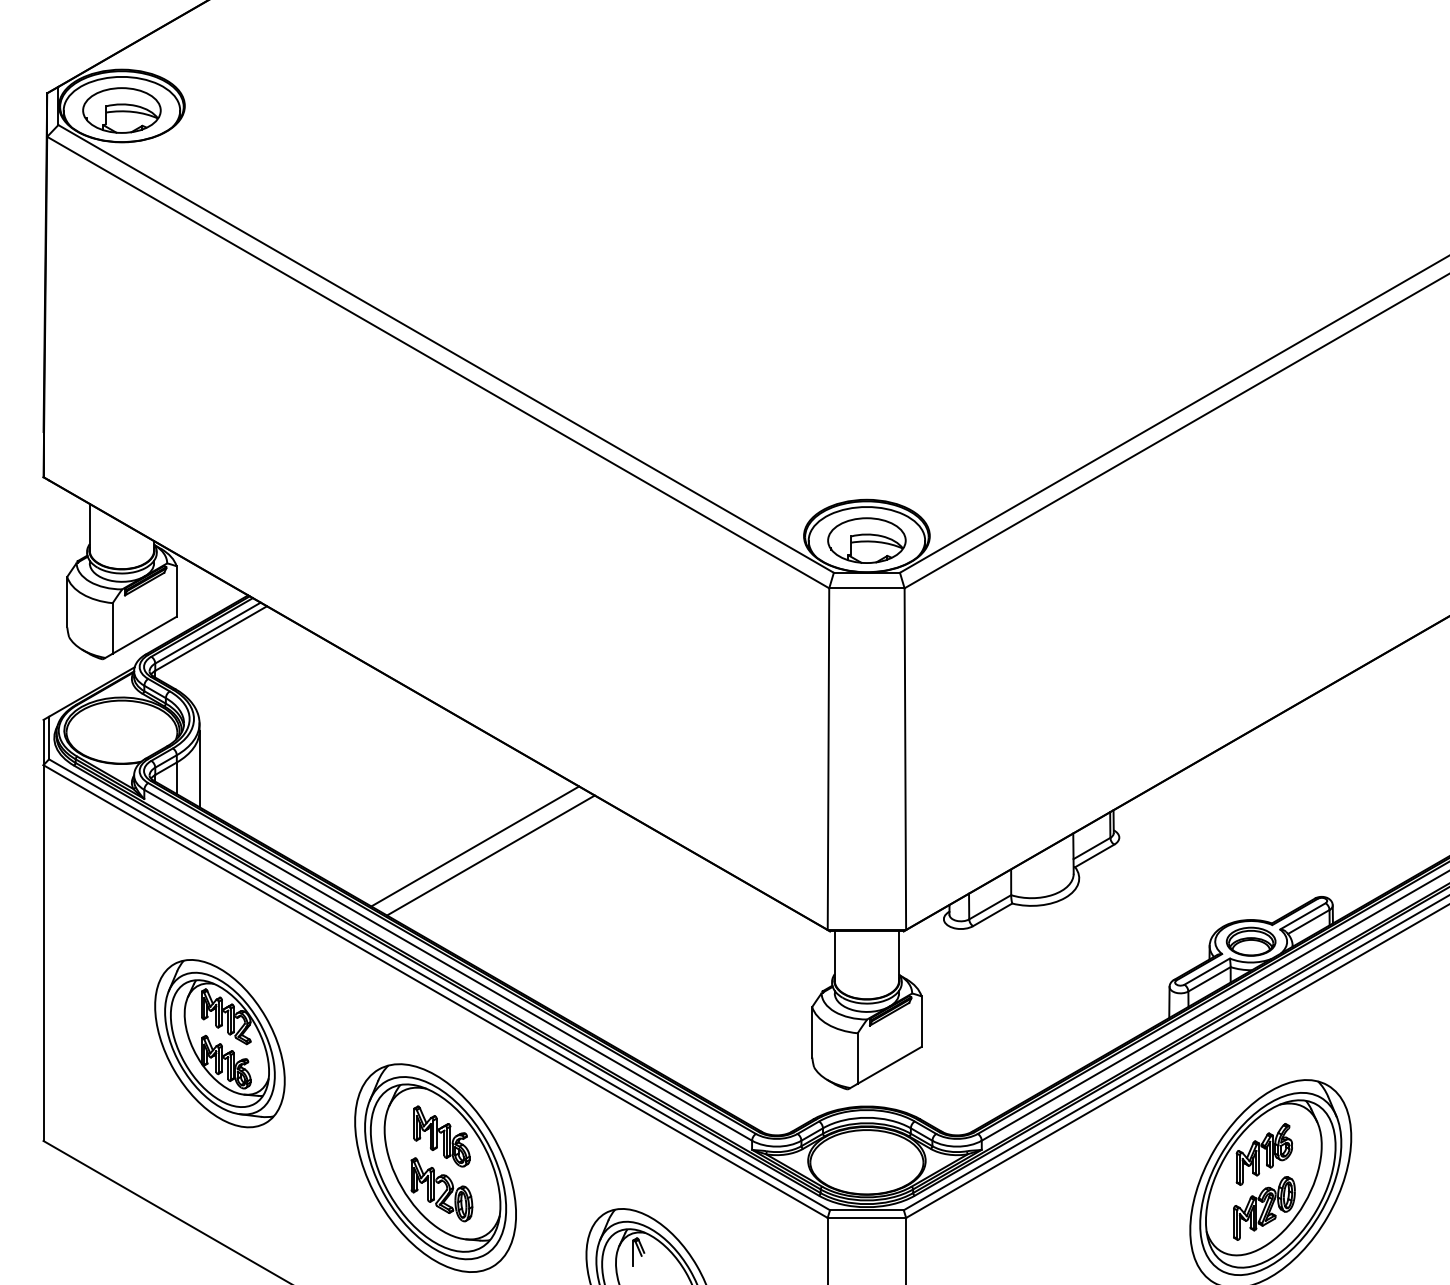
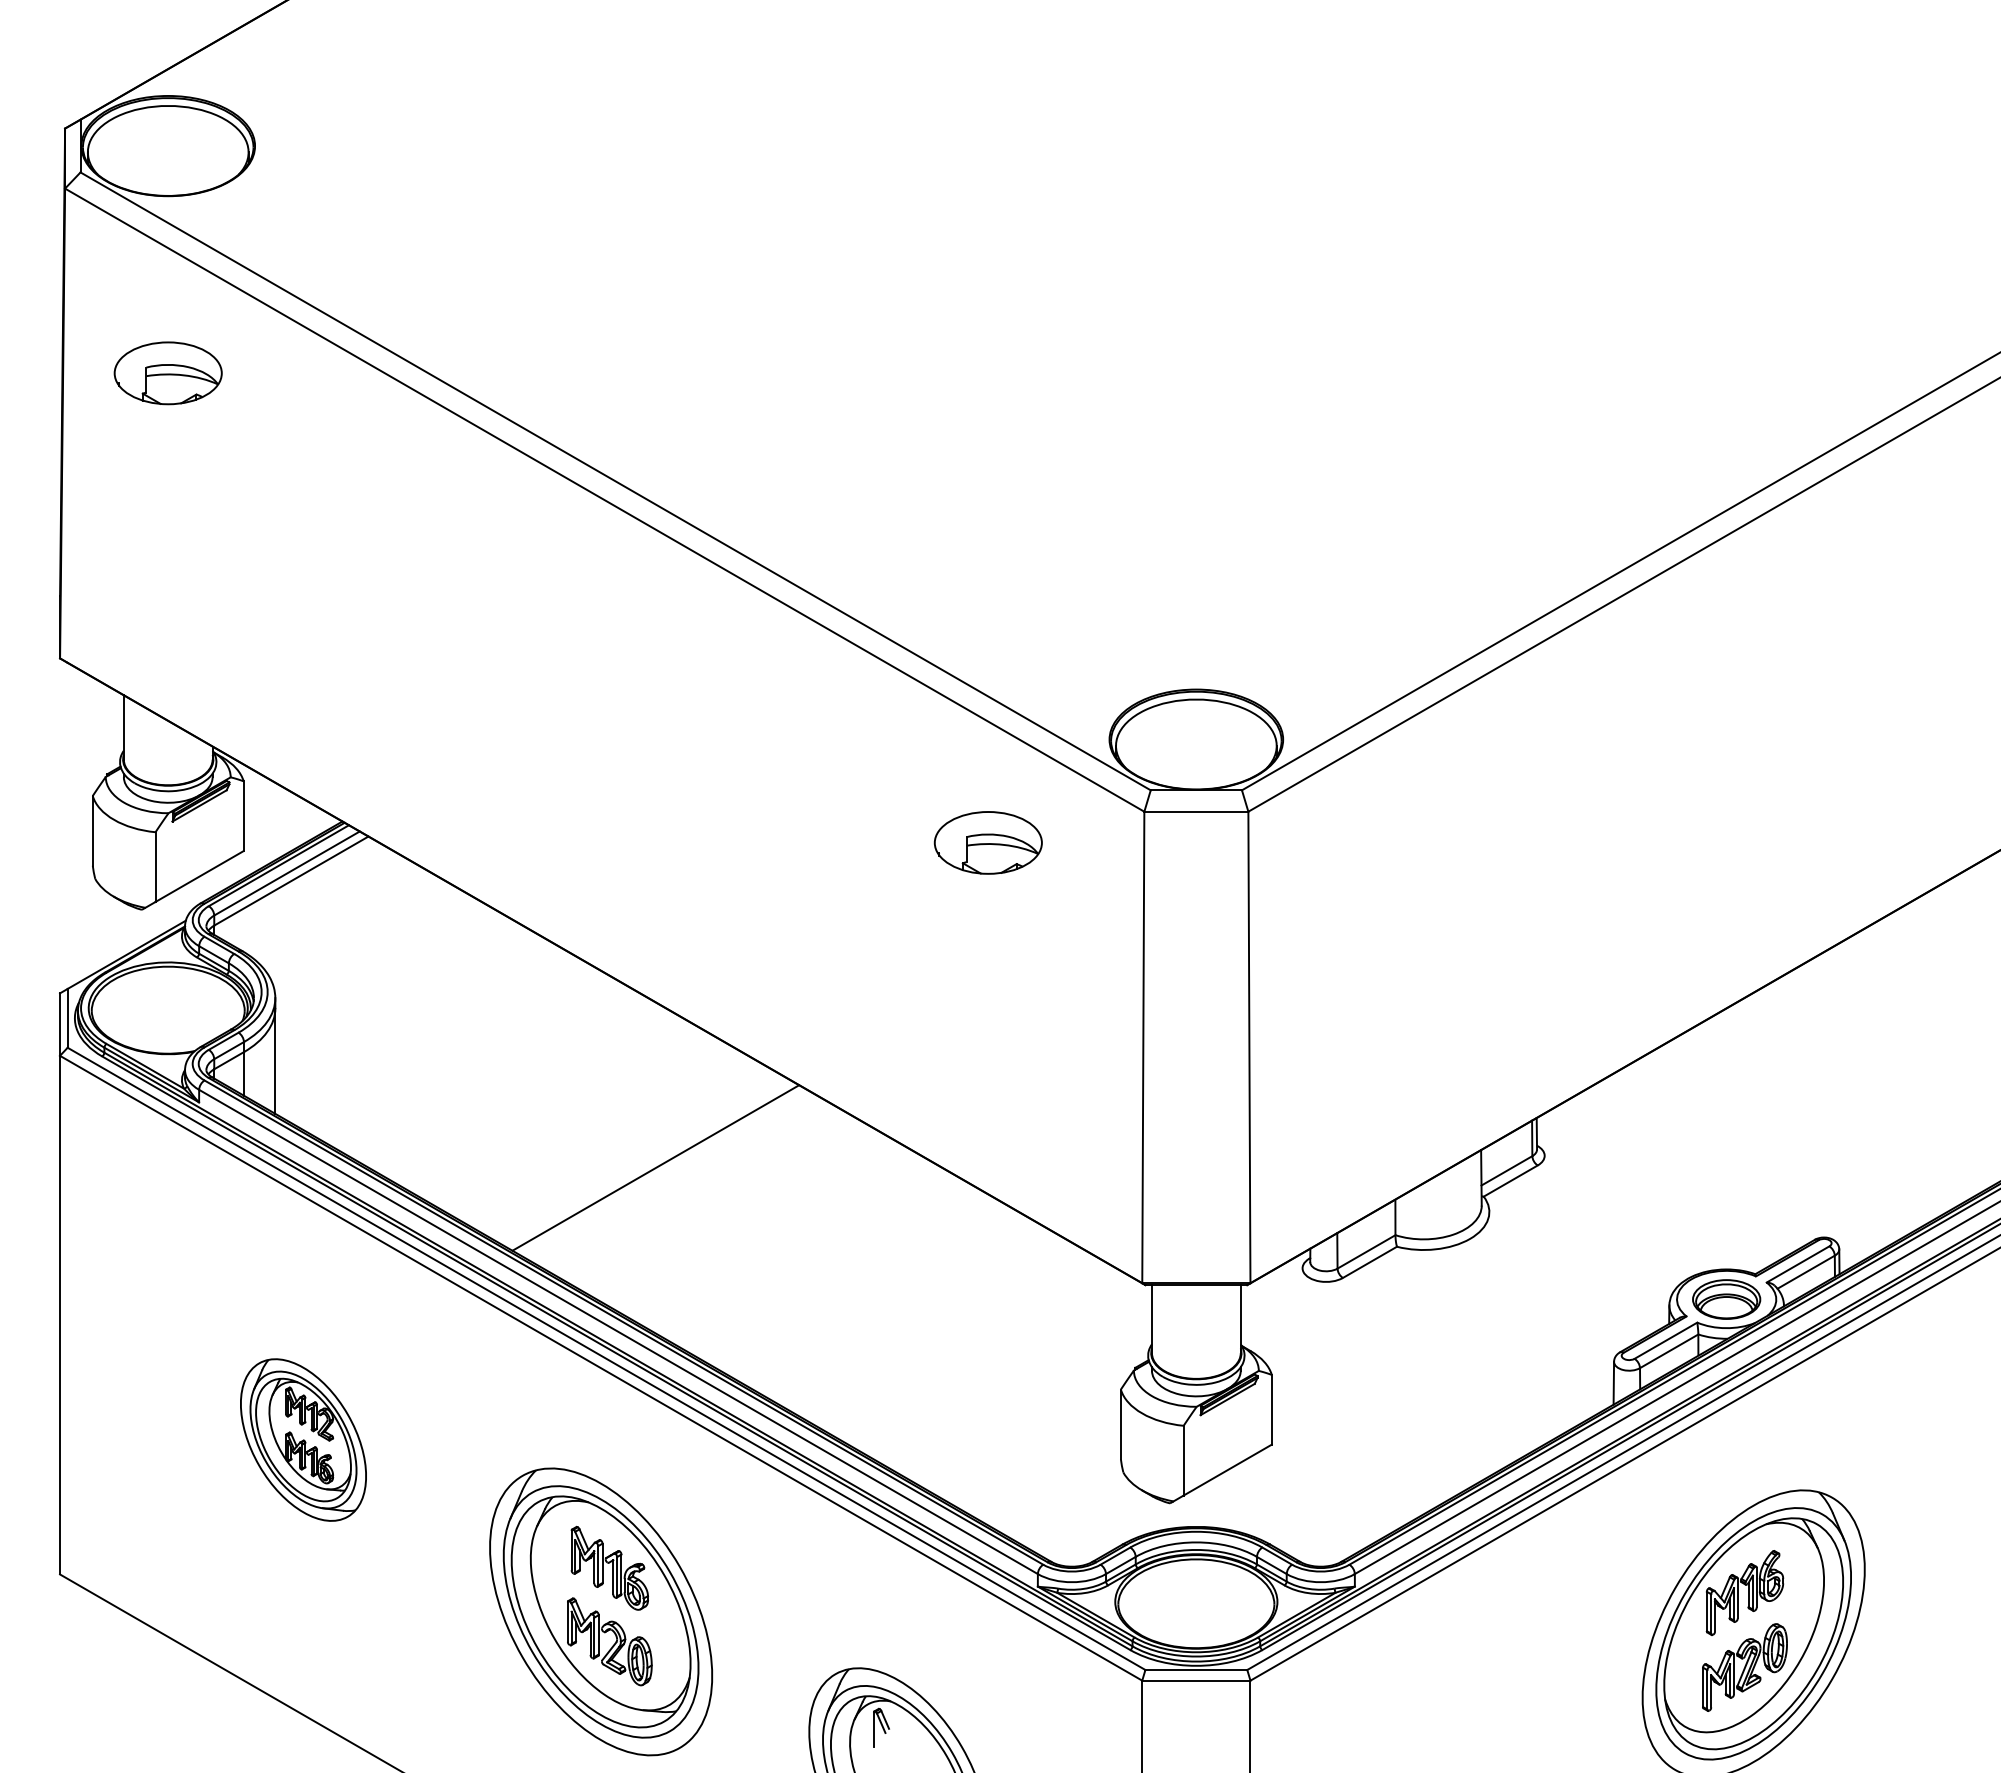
part: (121, 110) -> (167, 373), moved
part: (866, 540) -> (987, 842), moved
line: (490, 855) -> (677, 1180), removed
part: (219, 1043) -> (303, 1439), size x0.7

